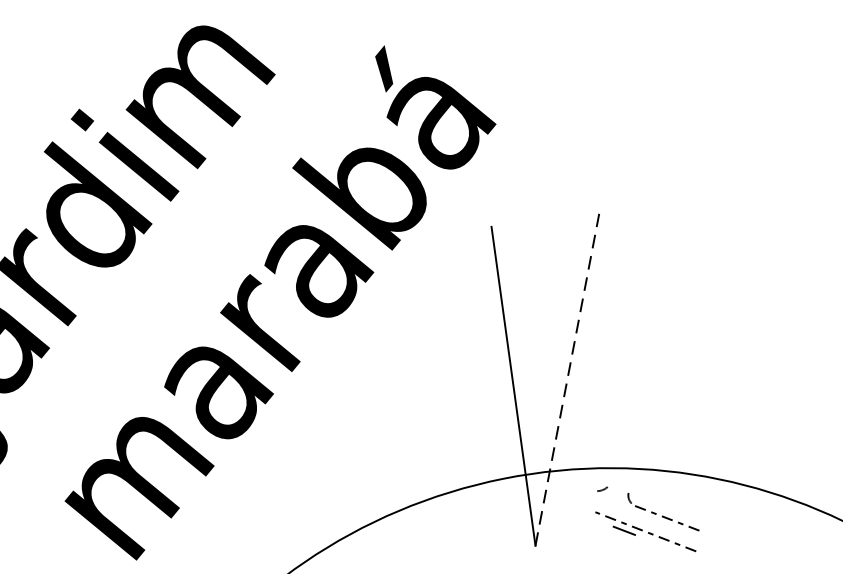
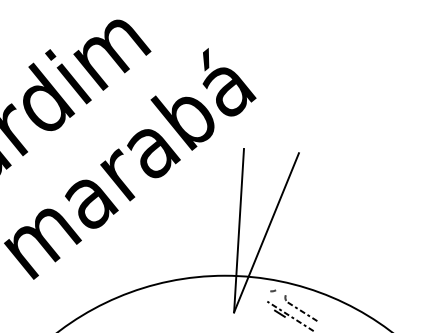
line: (567, 379) -> (266, 232), dashed -> solid

